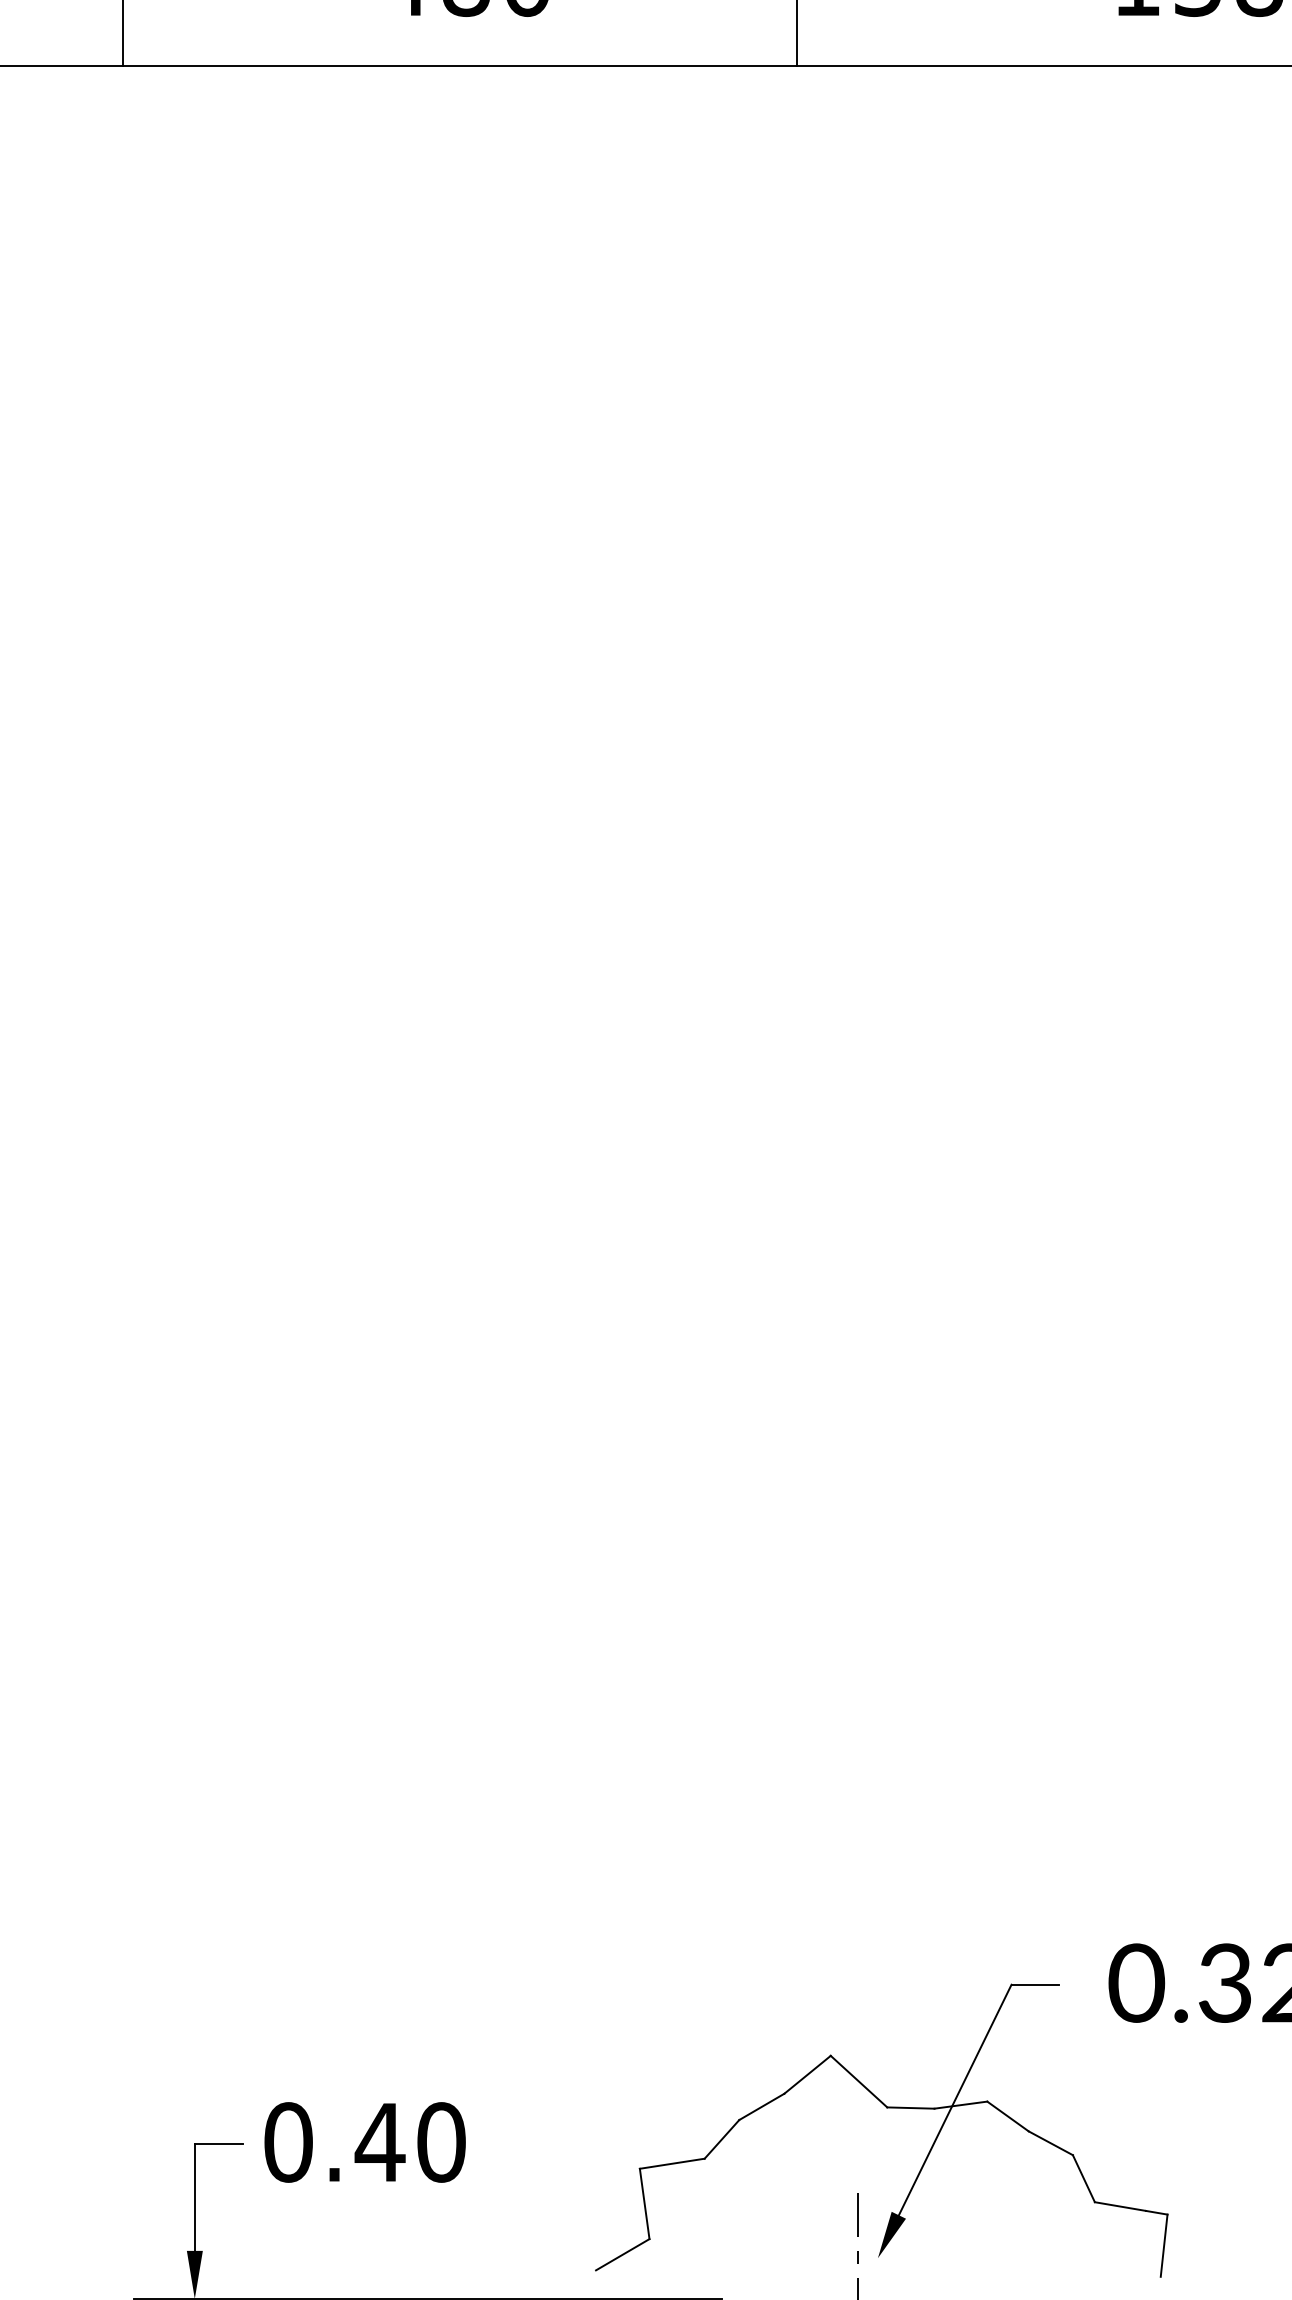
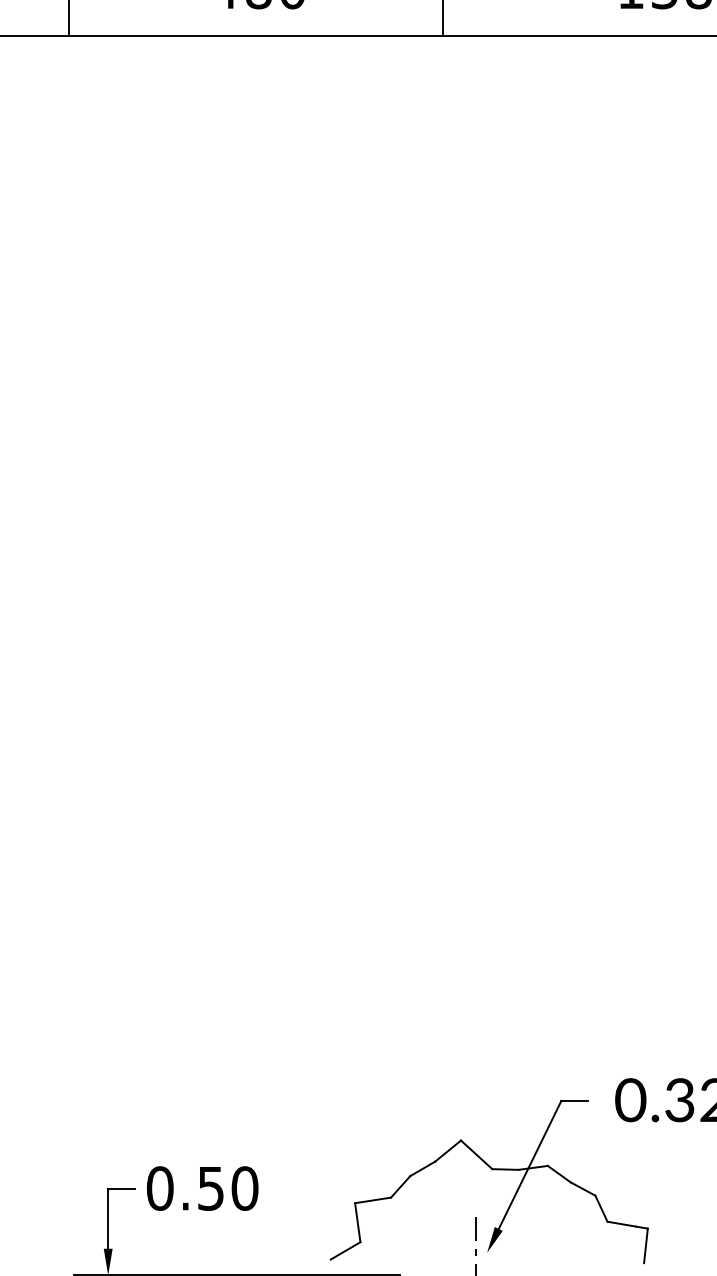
text: (379, 2142) -> (210, 1188), 0.40 -> 0.50

